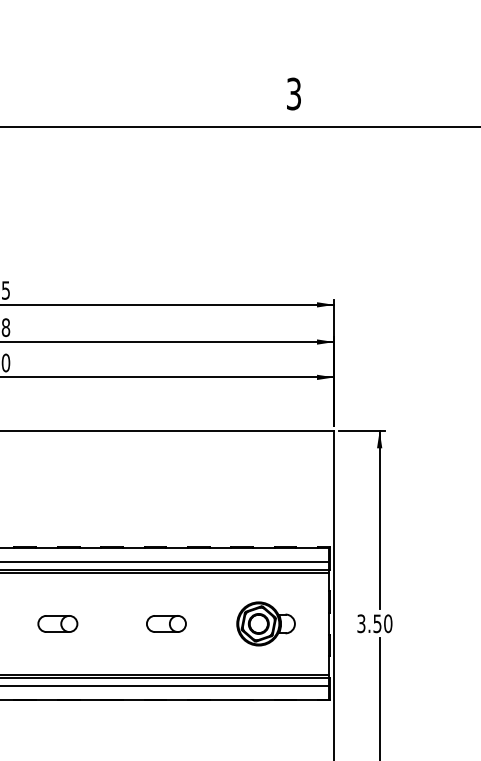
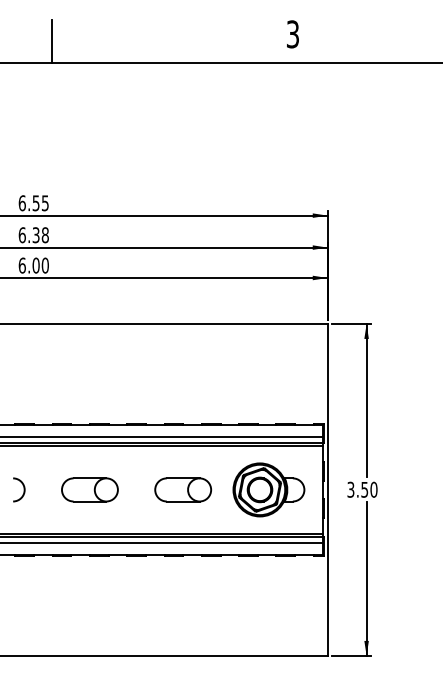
line: (13, 102) -> (51, 41), added
part: (57, 623) -> (89, 489), size x1.67
part: (166, 623) -> (183, 489), size x1.67
part: (265, 623) -> (268, 489), size x1.43

